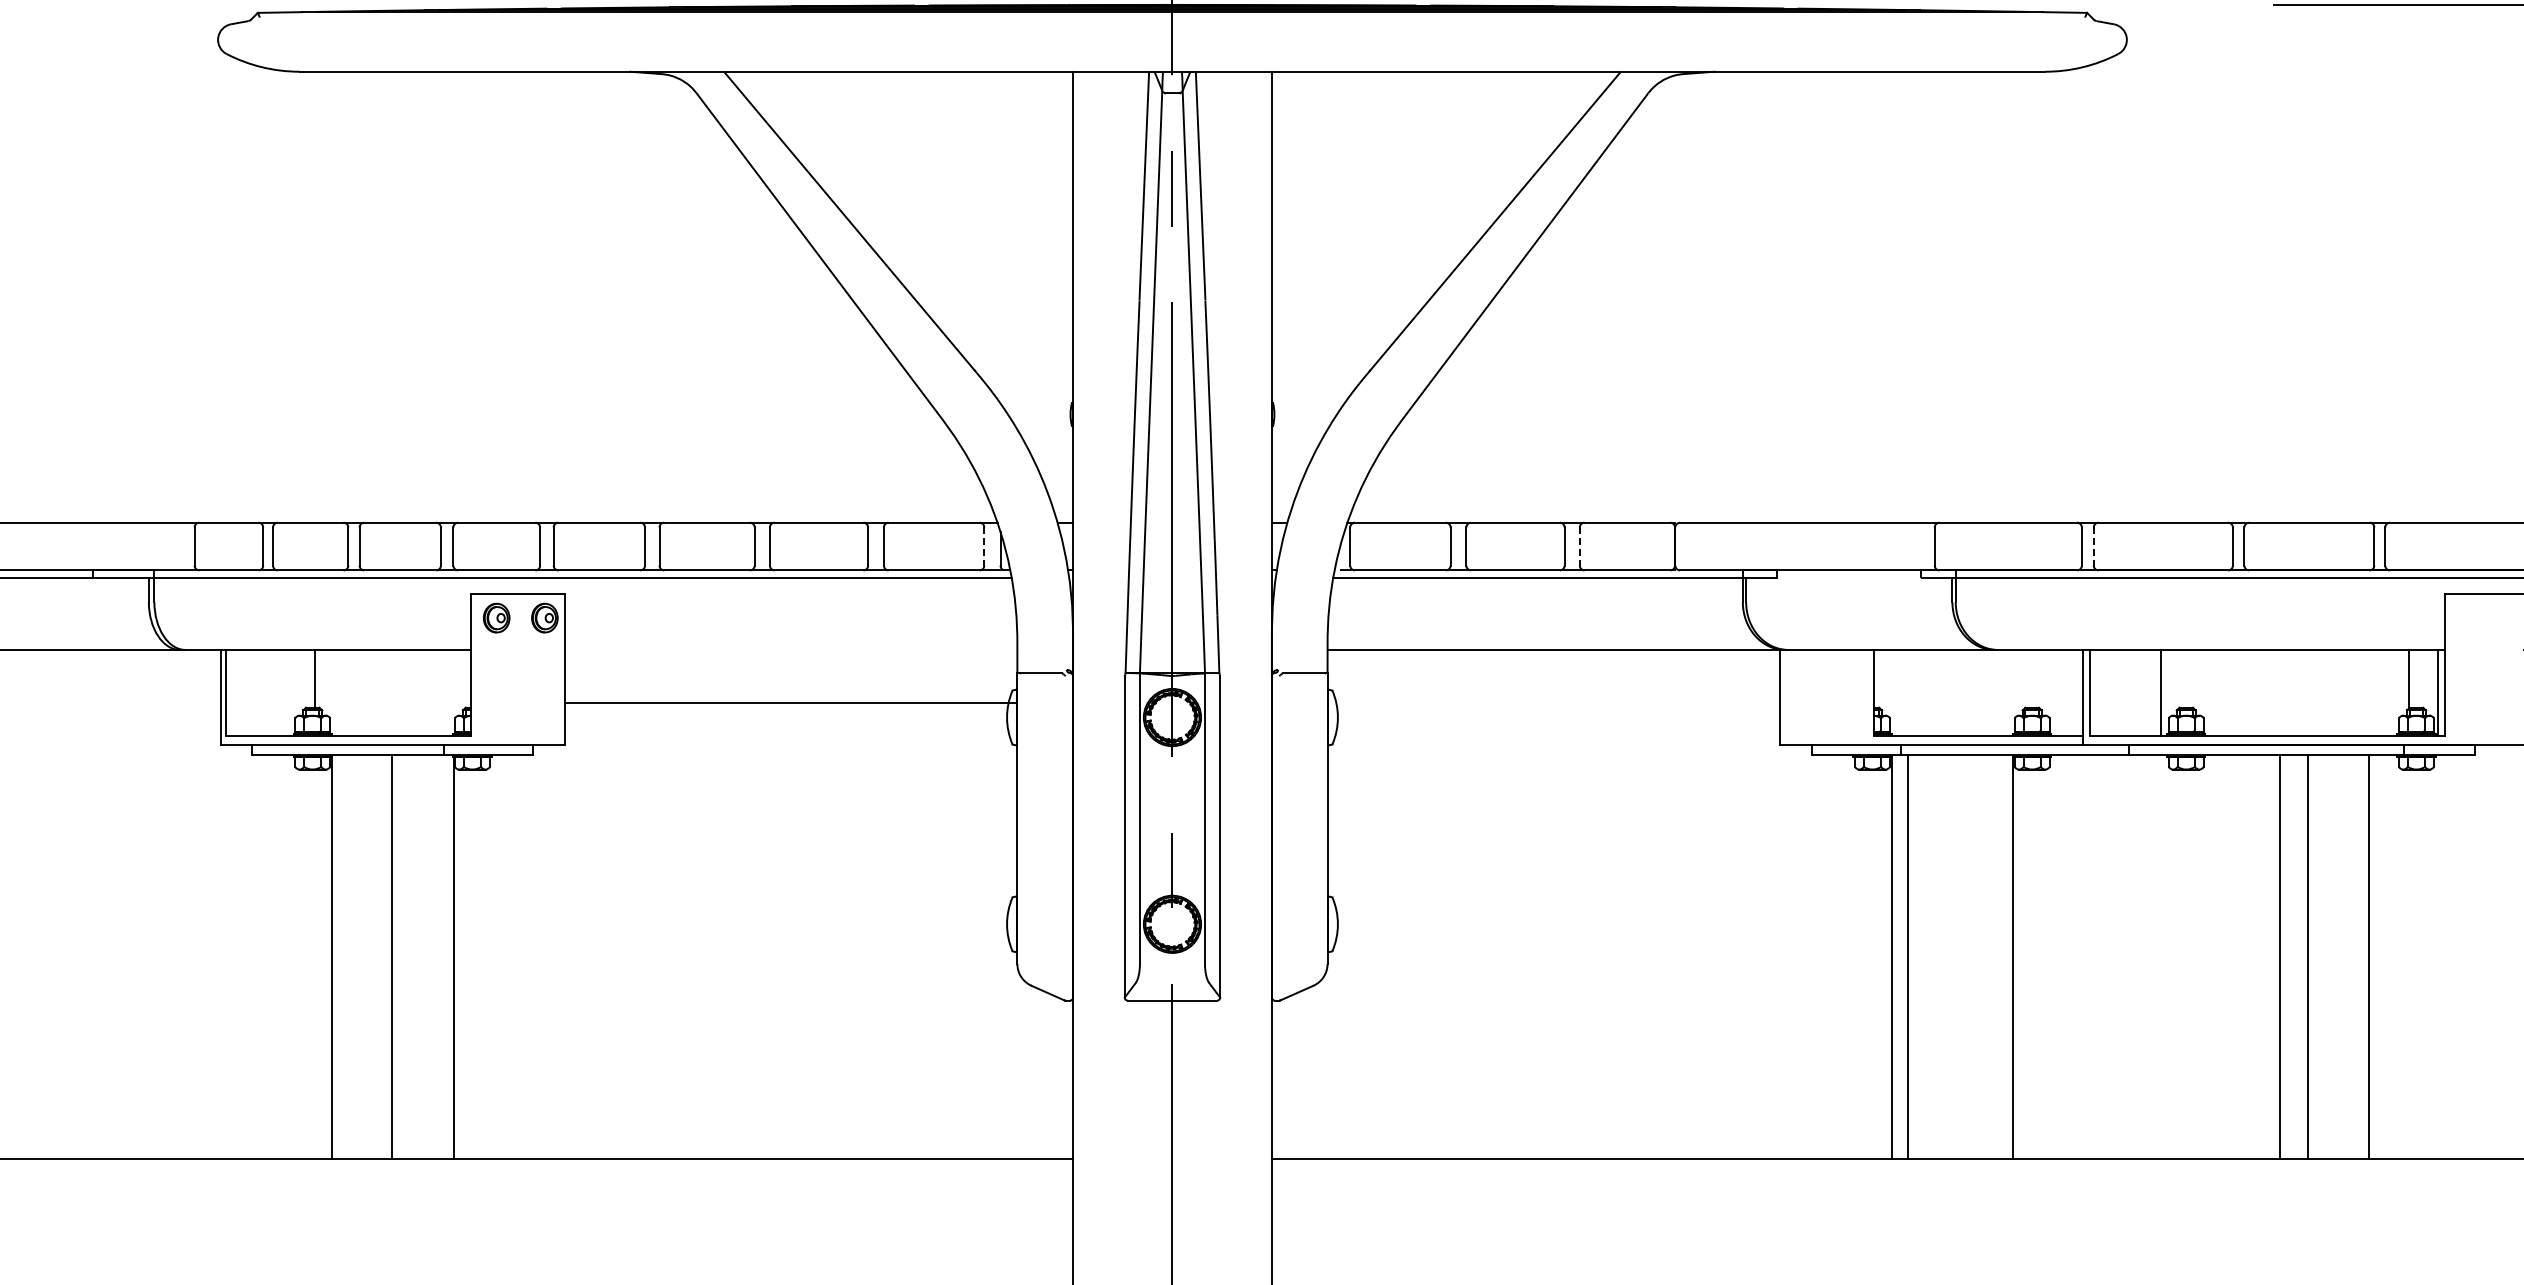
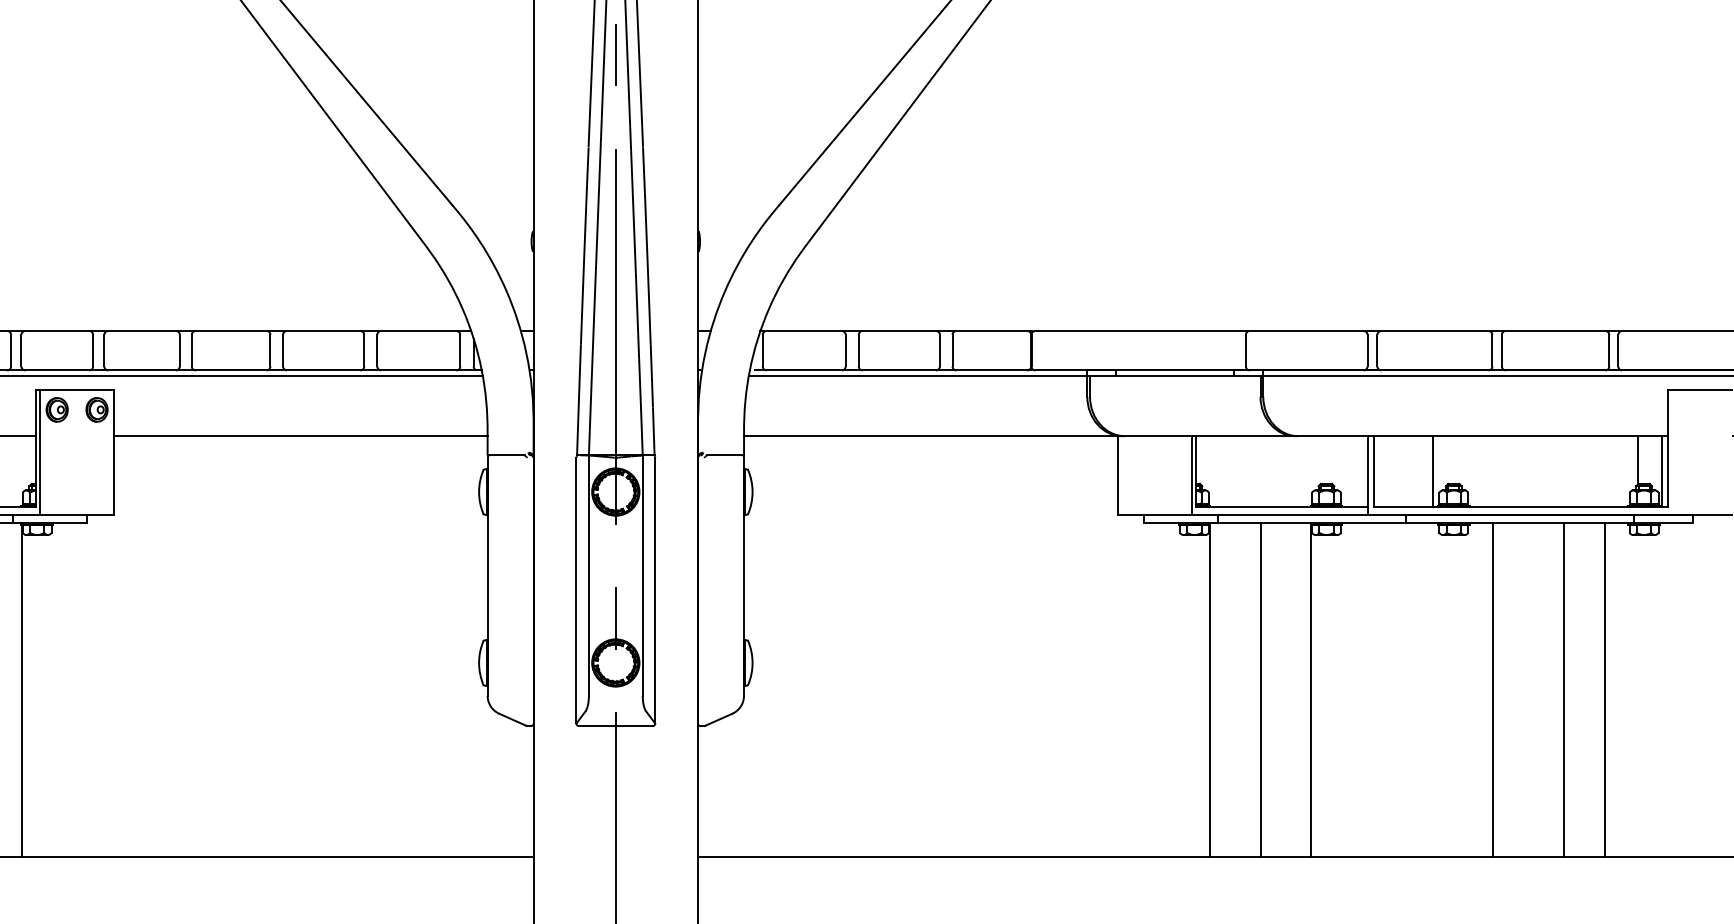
line: (984, 547) -> (460, 351), dashed -> solid
line: (1579, 547) -> (952, 351), dashed -> solid
line: (2093, 547) -> (1377, 351), dashed -> solid
line: (1848, 577) -> (1174, 376), added
line: (475, 669) -> (39, 452), added
line: (1869, 697) -> (1191, 475), added
line: (791, 702) -> (300, 435), moved
line: (1908, 956) -> (1261, 689), moved
line: (2279, 956) -> (1563, 689), moved
line: (2308, 956) -> (1492, 689), moved

